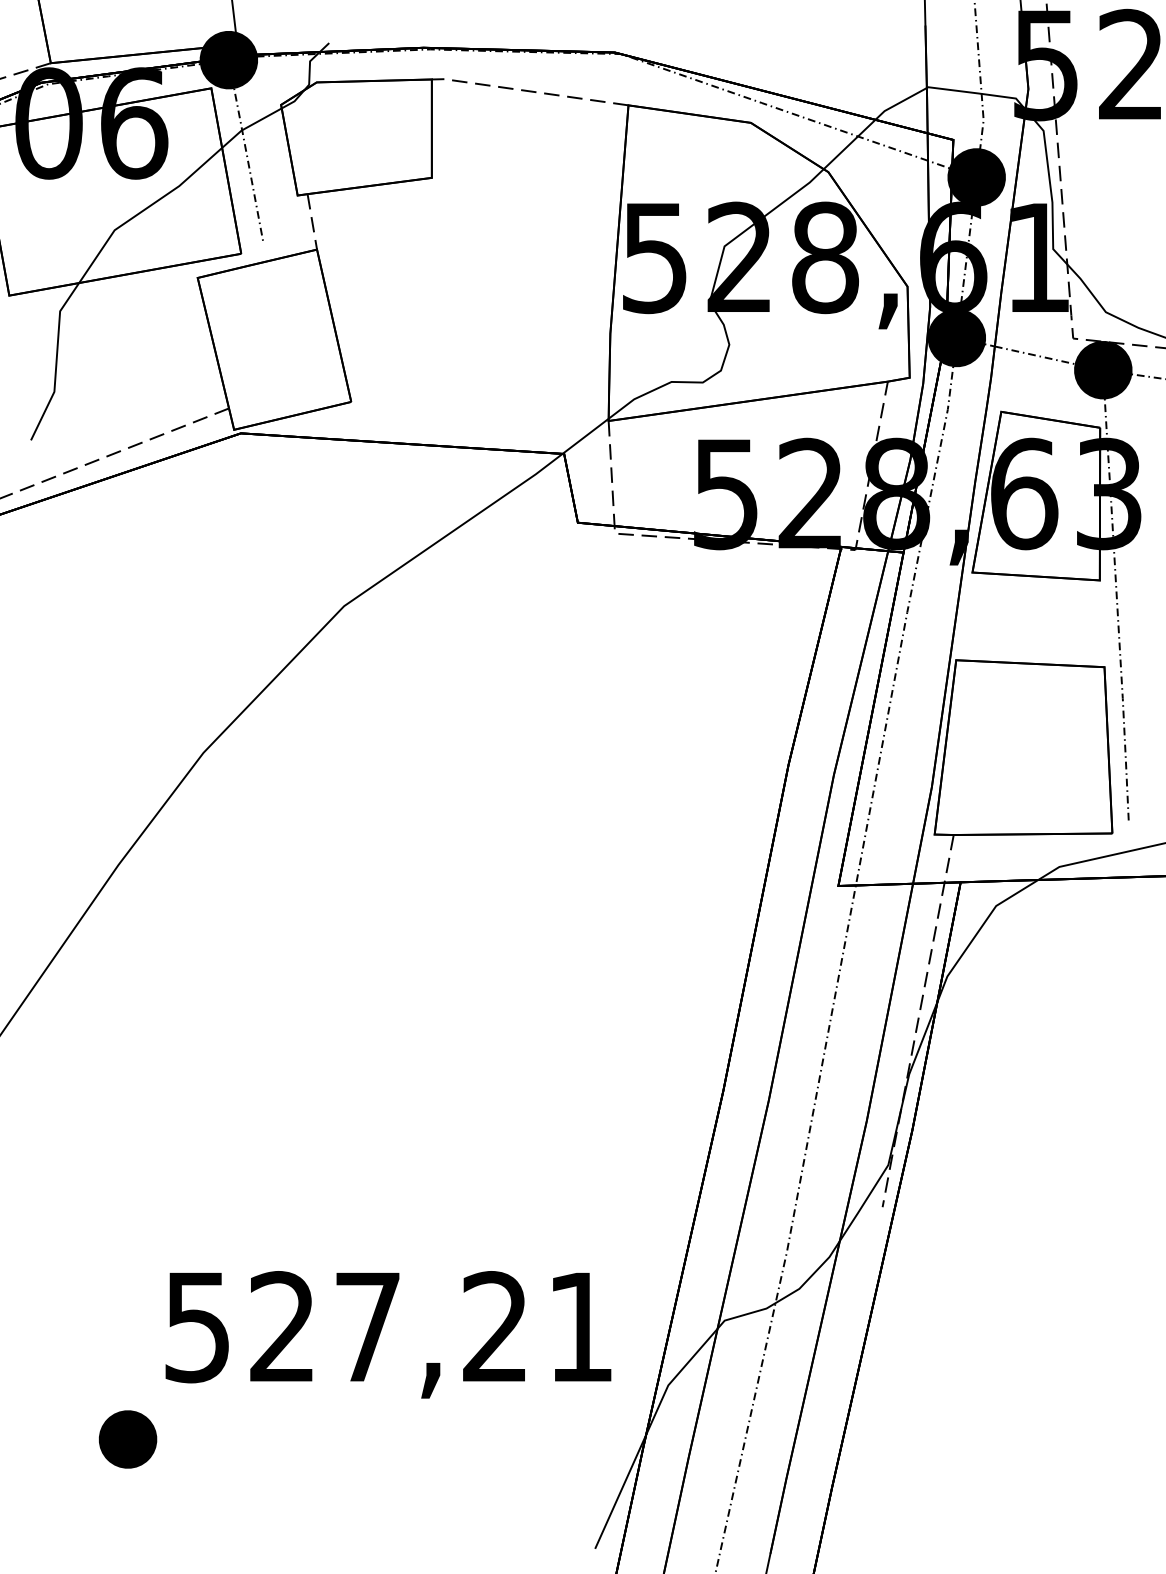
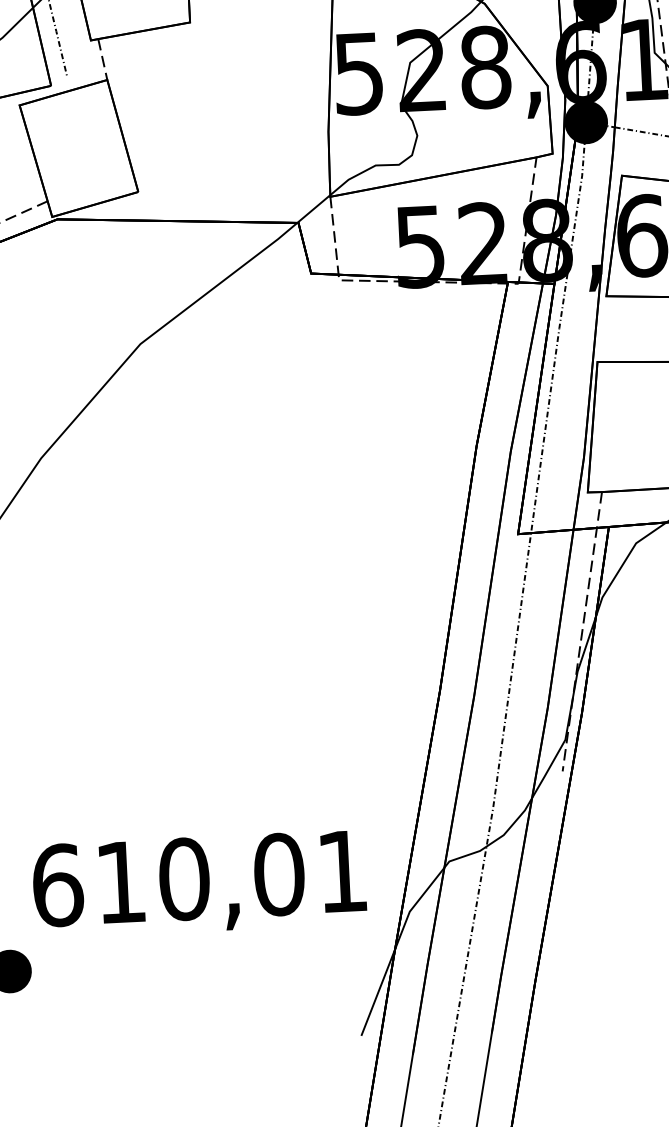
text: (346, 1327) -> (168, 880), 527,21 -> 610,01

